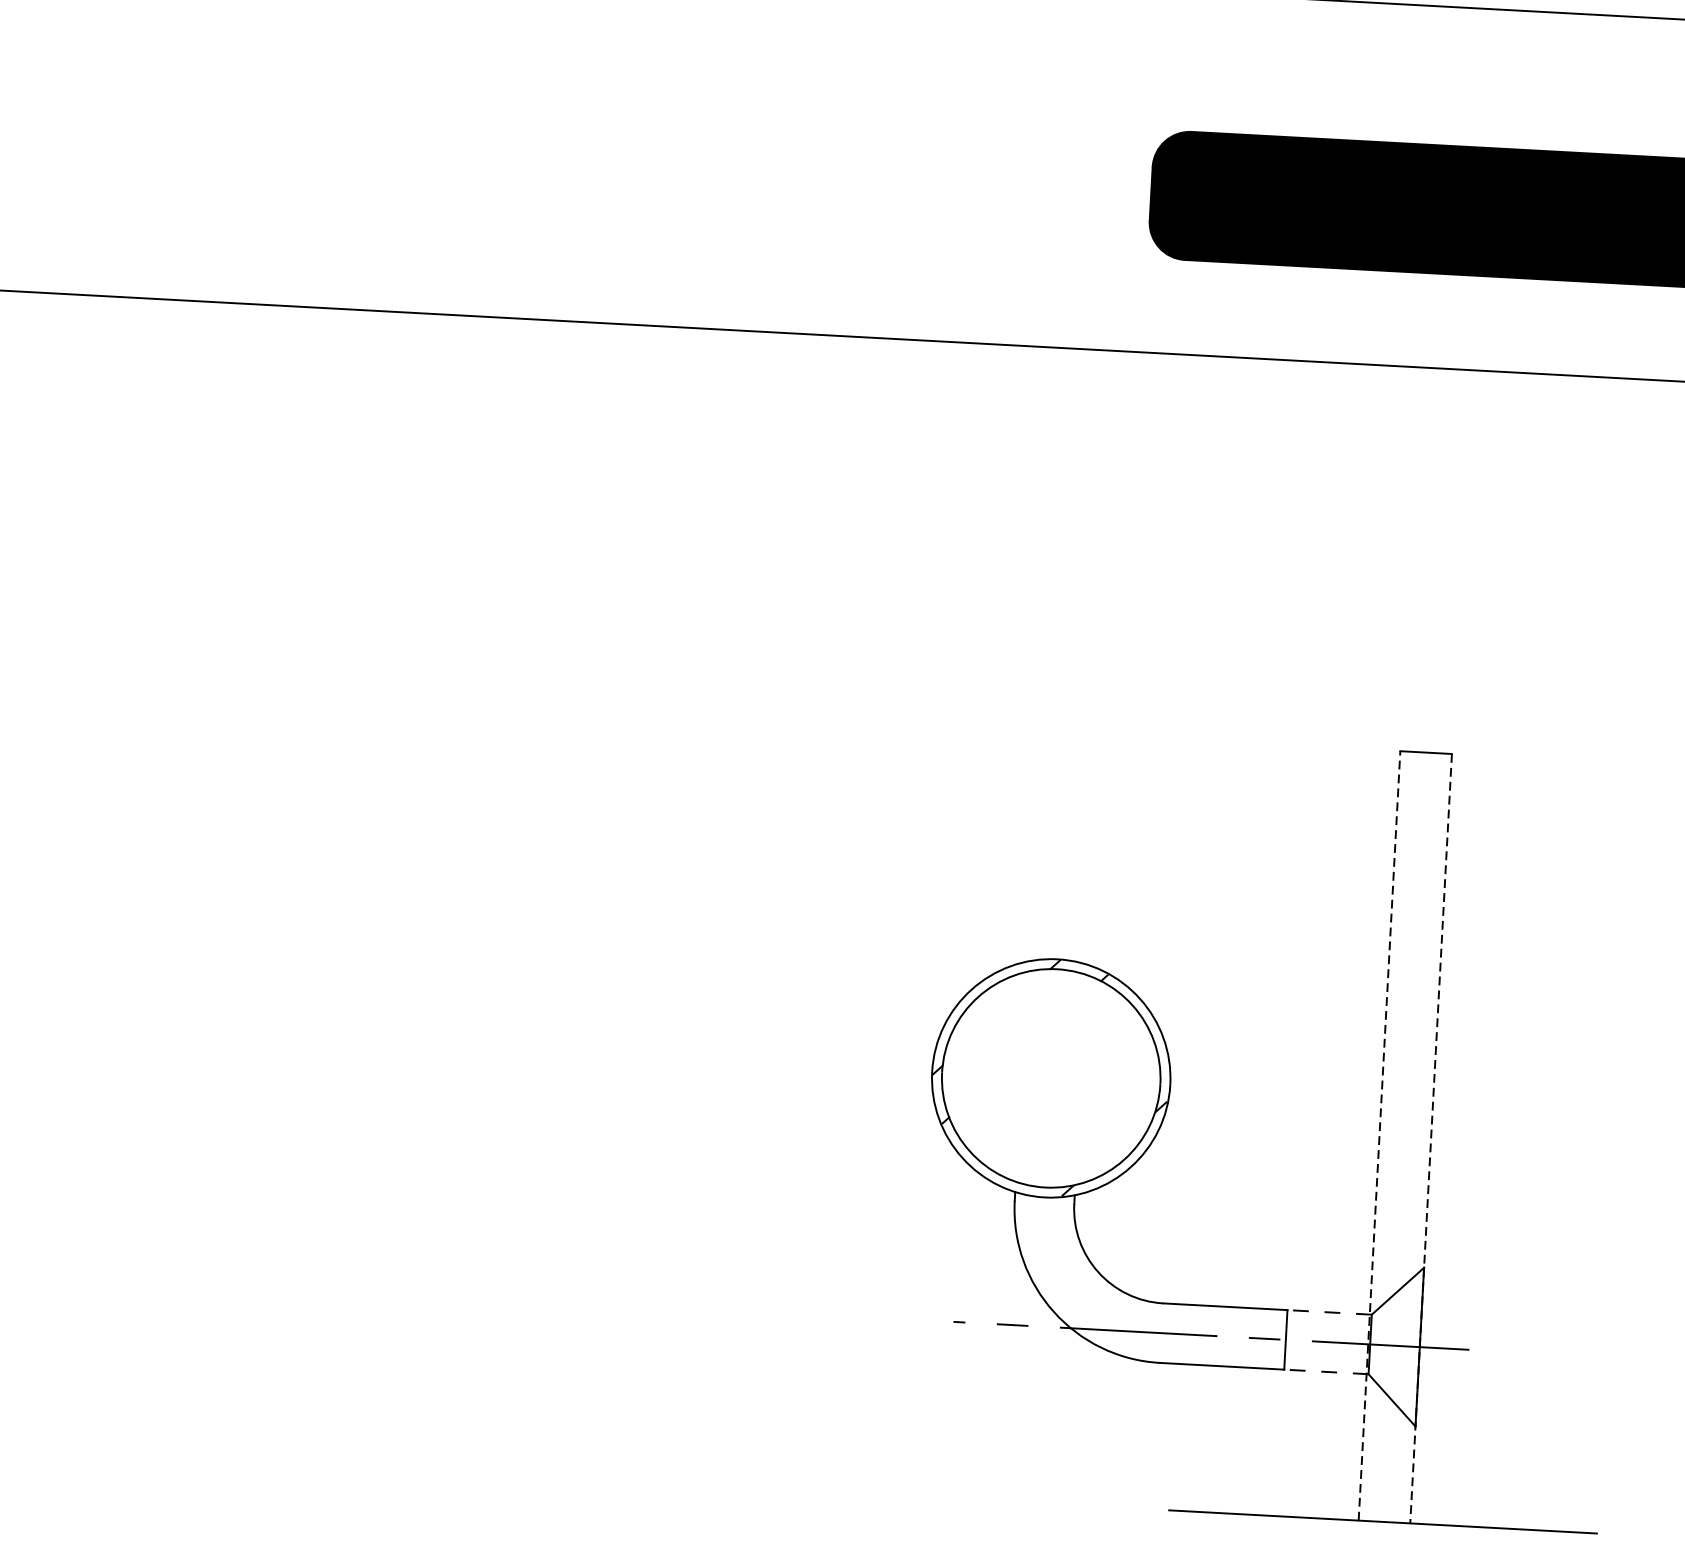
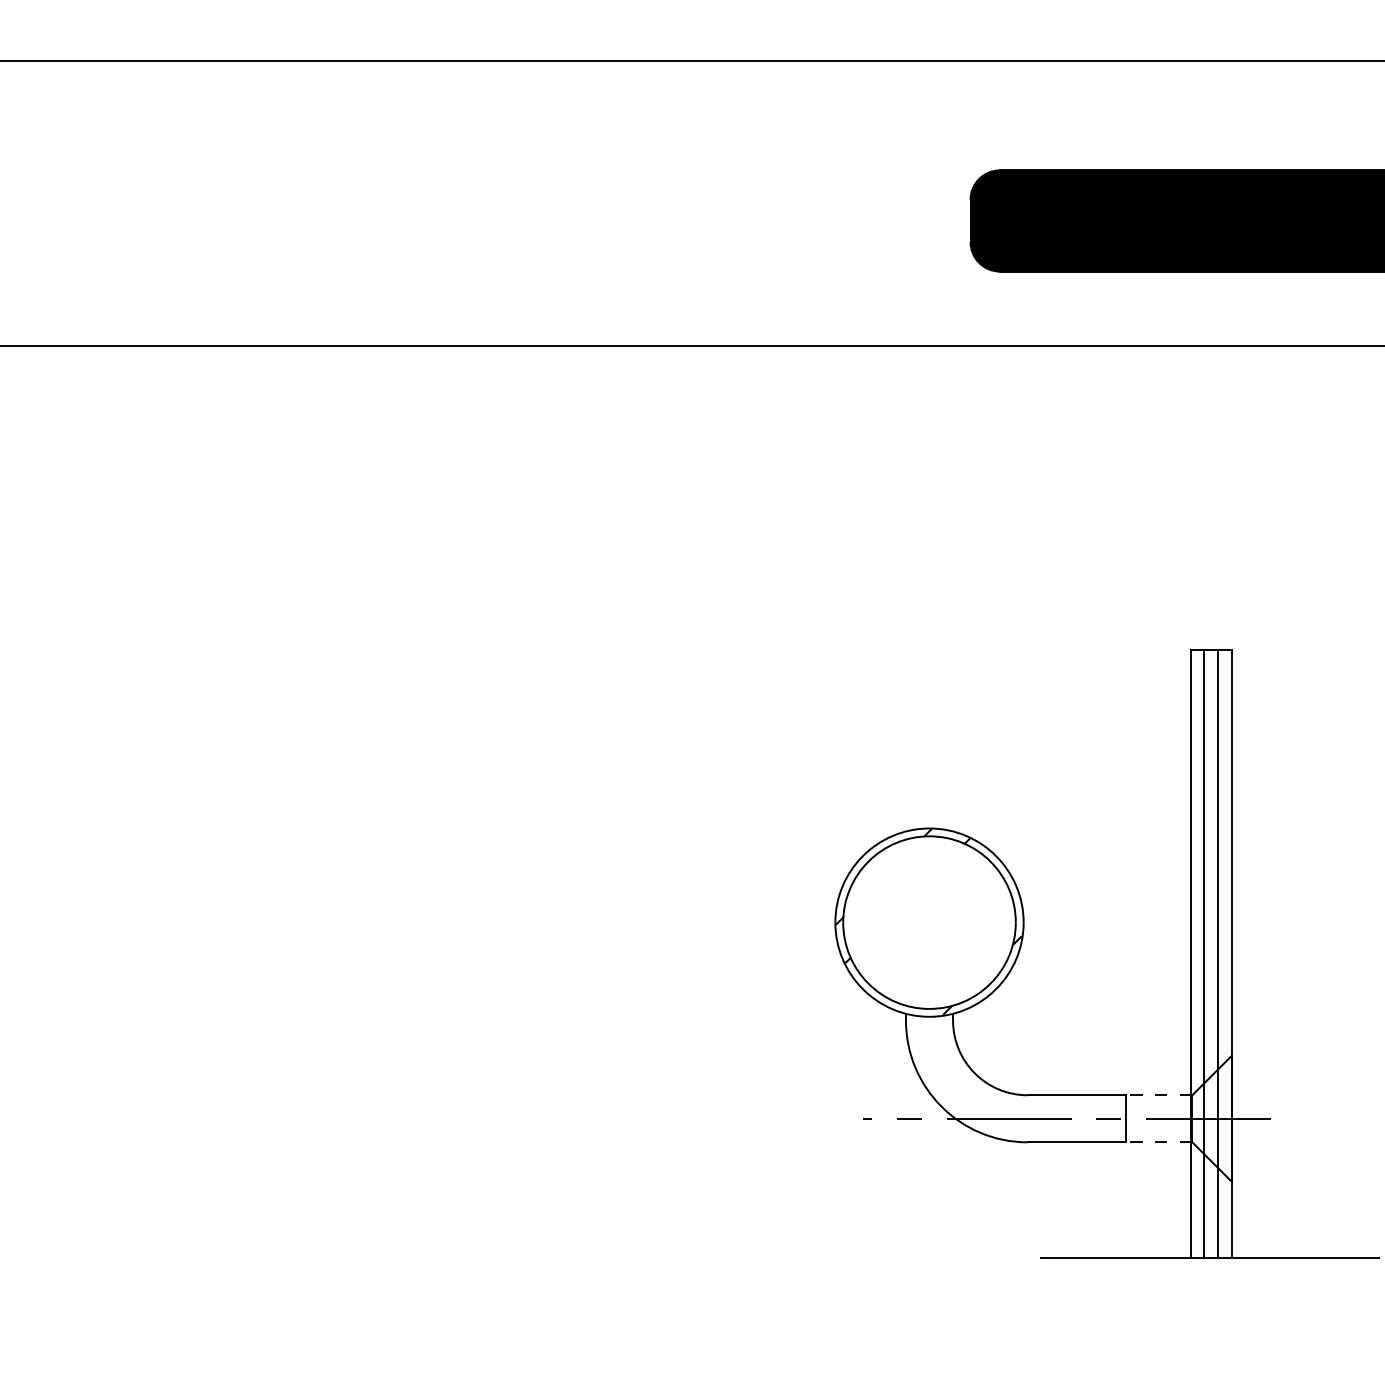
line: (1379, 1135) -> (1190, 953), dashed -> solid
line: (1396, 1136) -> (1204, 953), added
line: (1413, 1137) -> (1217, 953), added
line: (1430, 1139) -> (1231, 954), dashed -> solid

